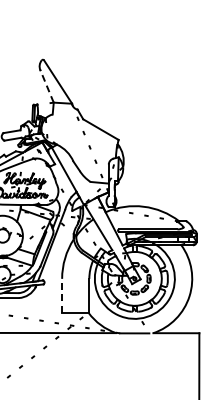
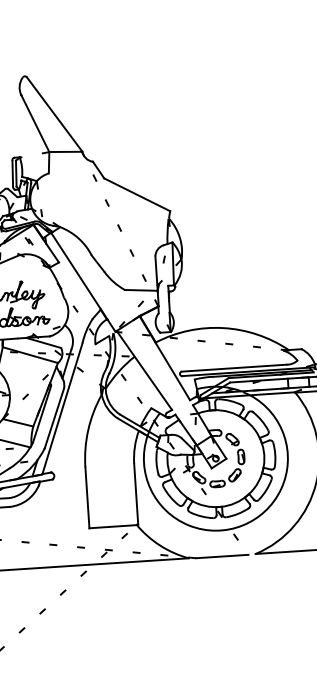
line: (47, 86) -> (36, 123), dashed -> solid
line: (62, 295) -> (88, 497), dashed -> solid

